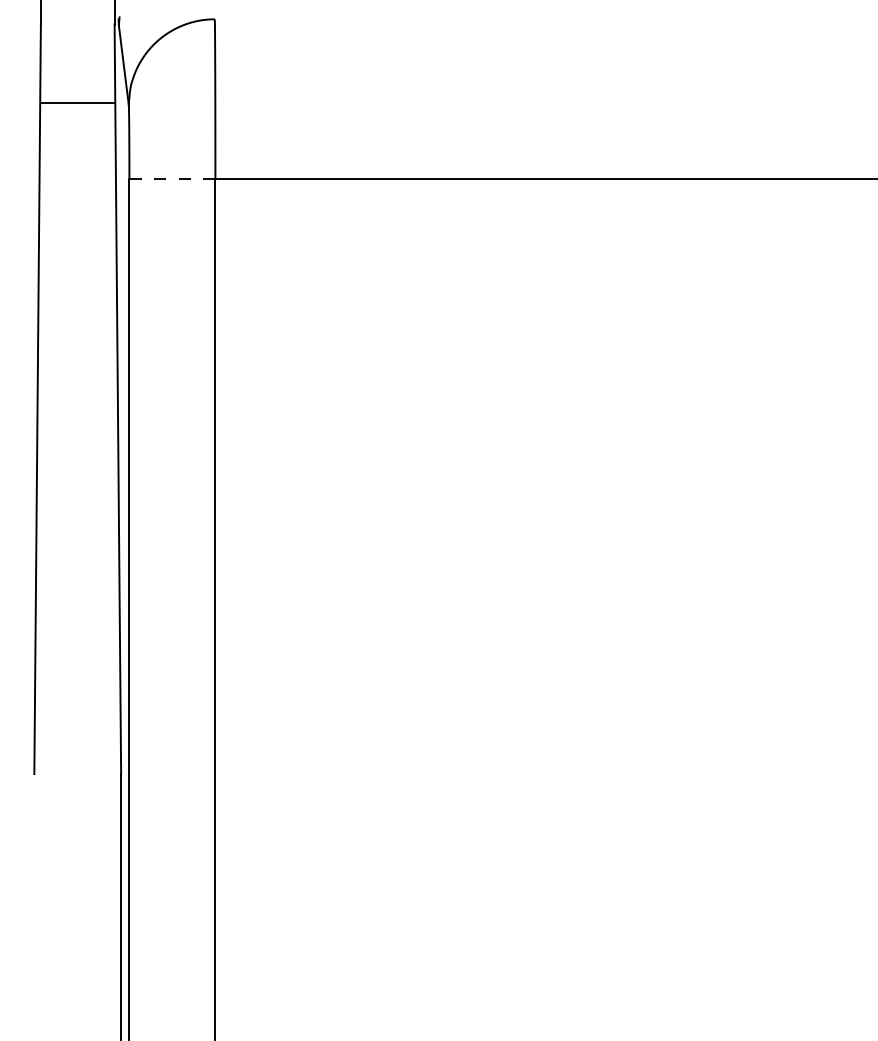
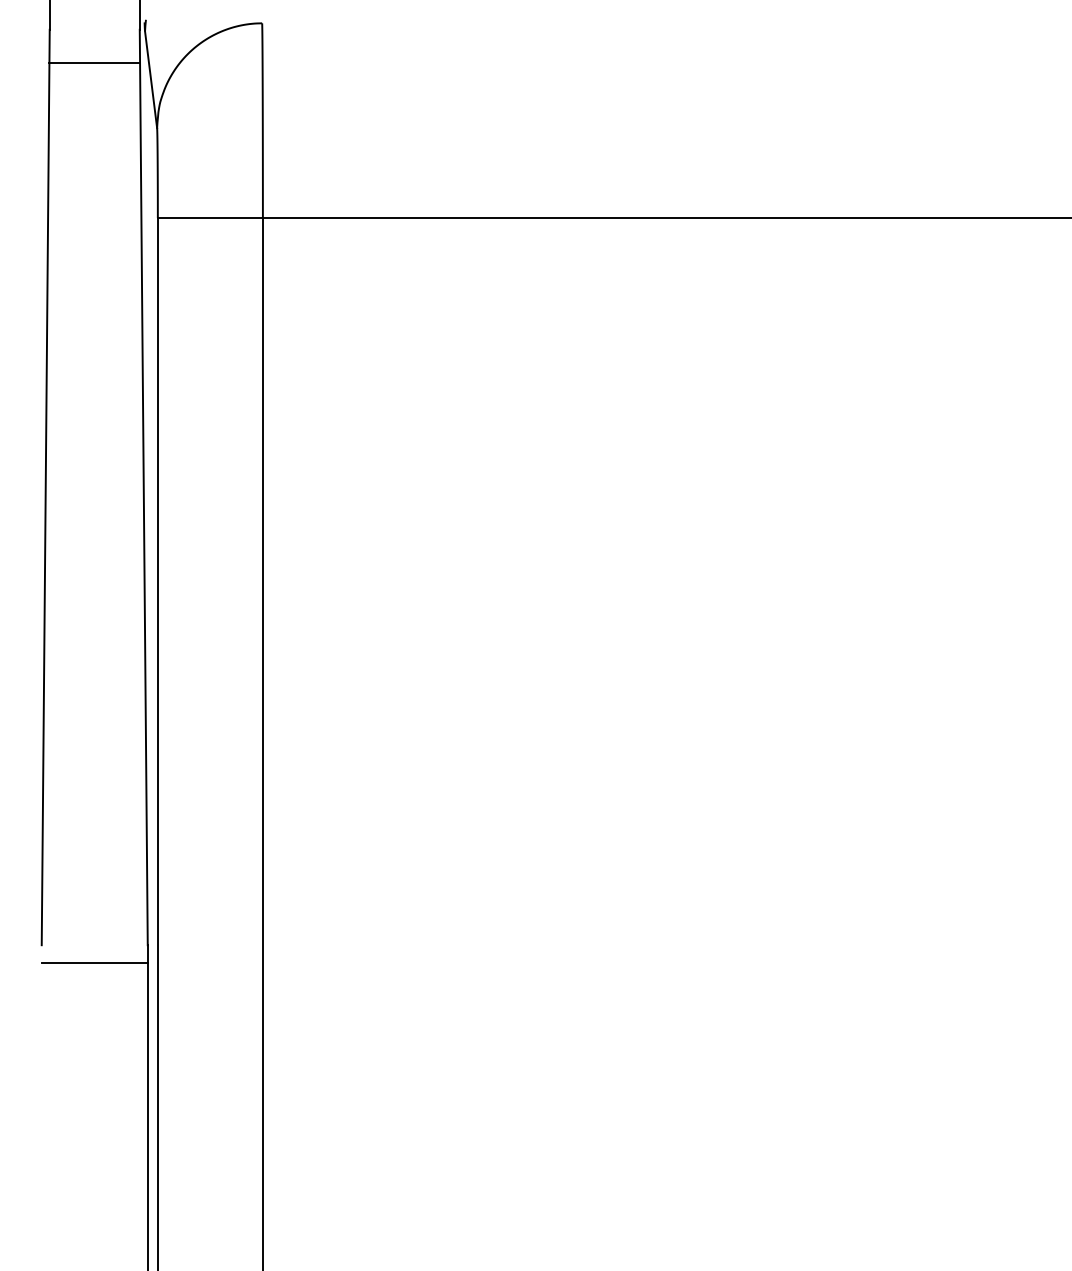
line: (77, 103) -> (94, 63), moved
line: (172, 178) -> (210, 217), dashed -> solid
line: (77, 789) -> (94, 963), added

